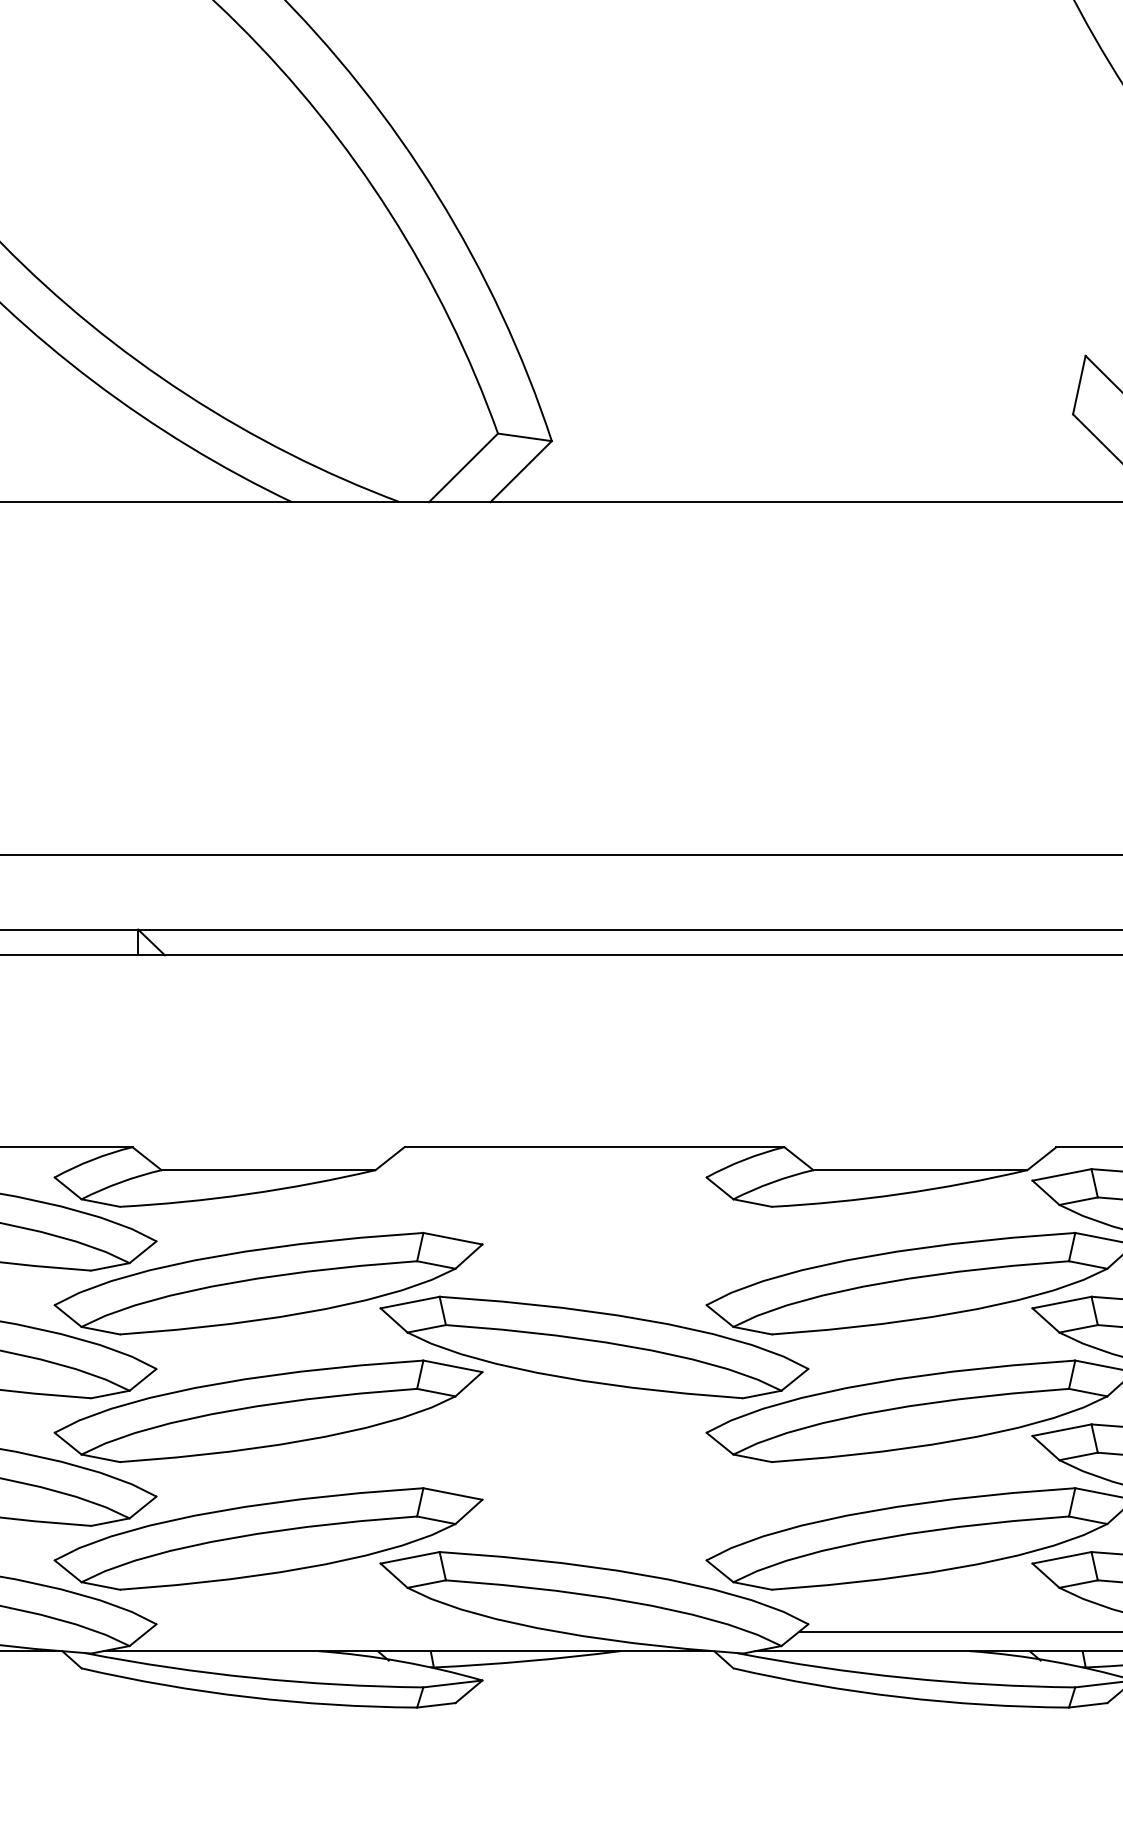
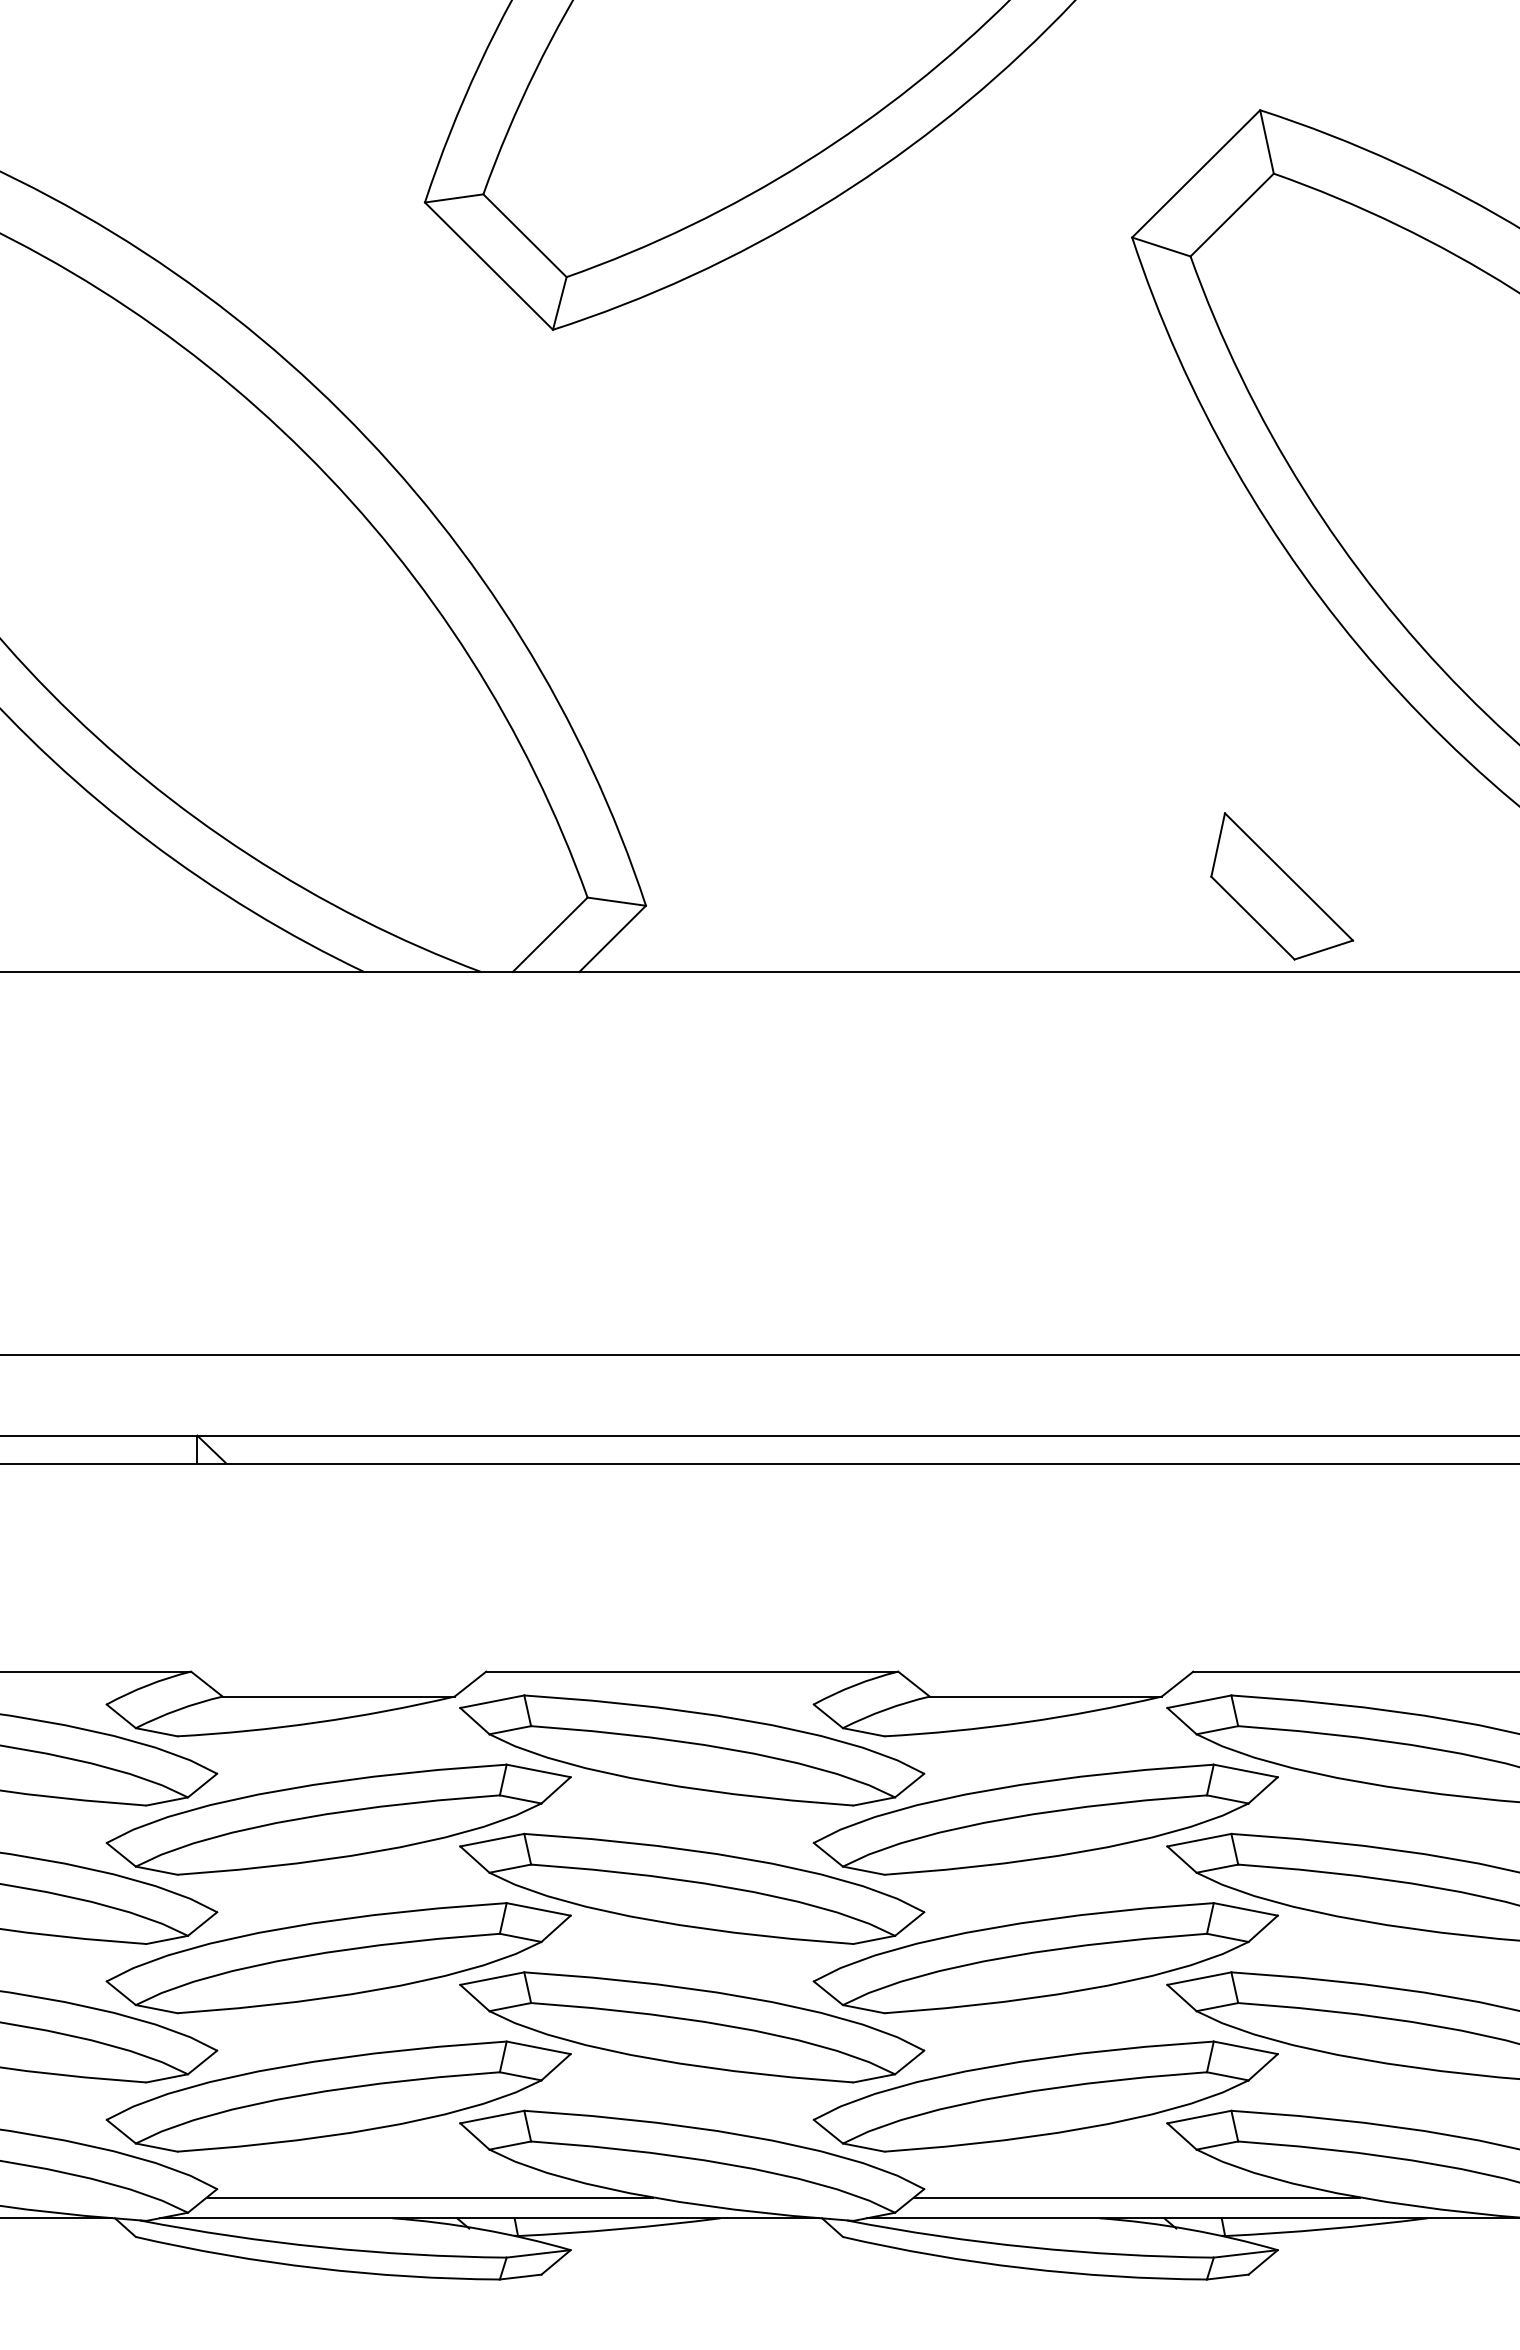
part: (594, 1219) -> (692, 1750), added
part: (594, 1475) -> (692, 2027), added
line: (353, 1631) -> (430, 2197), added

